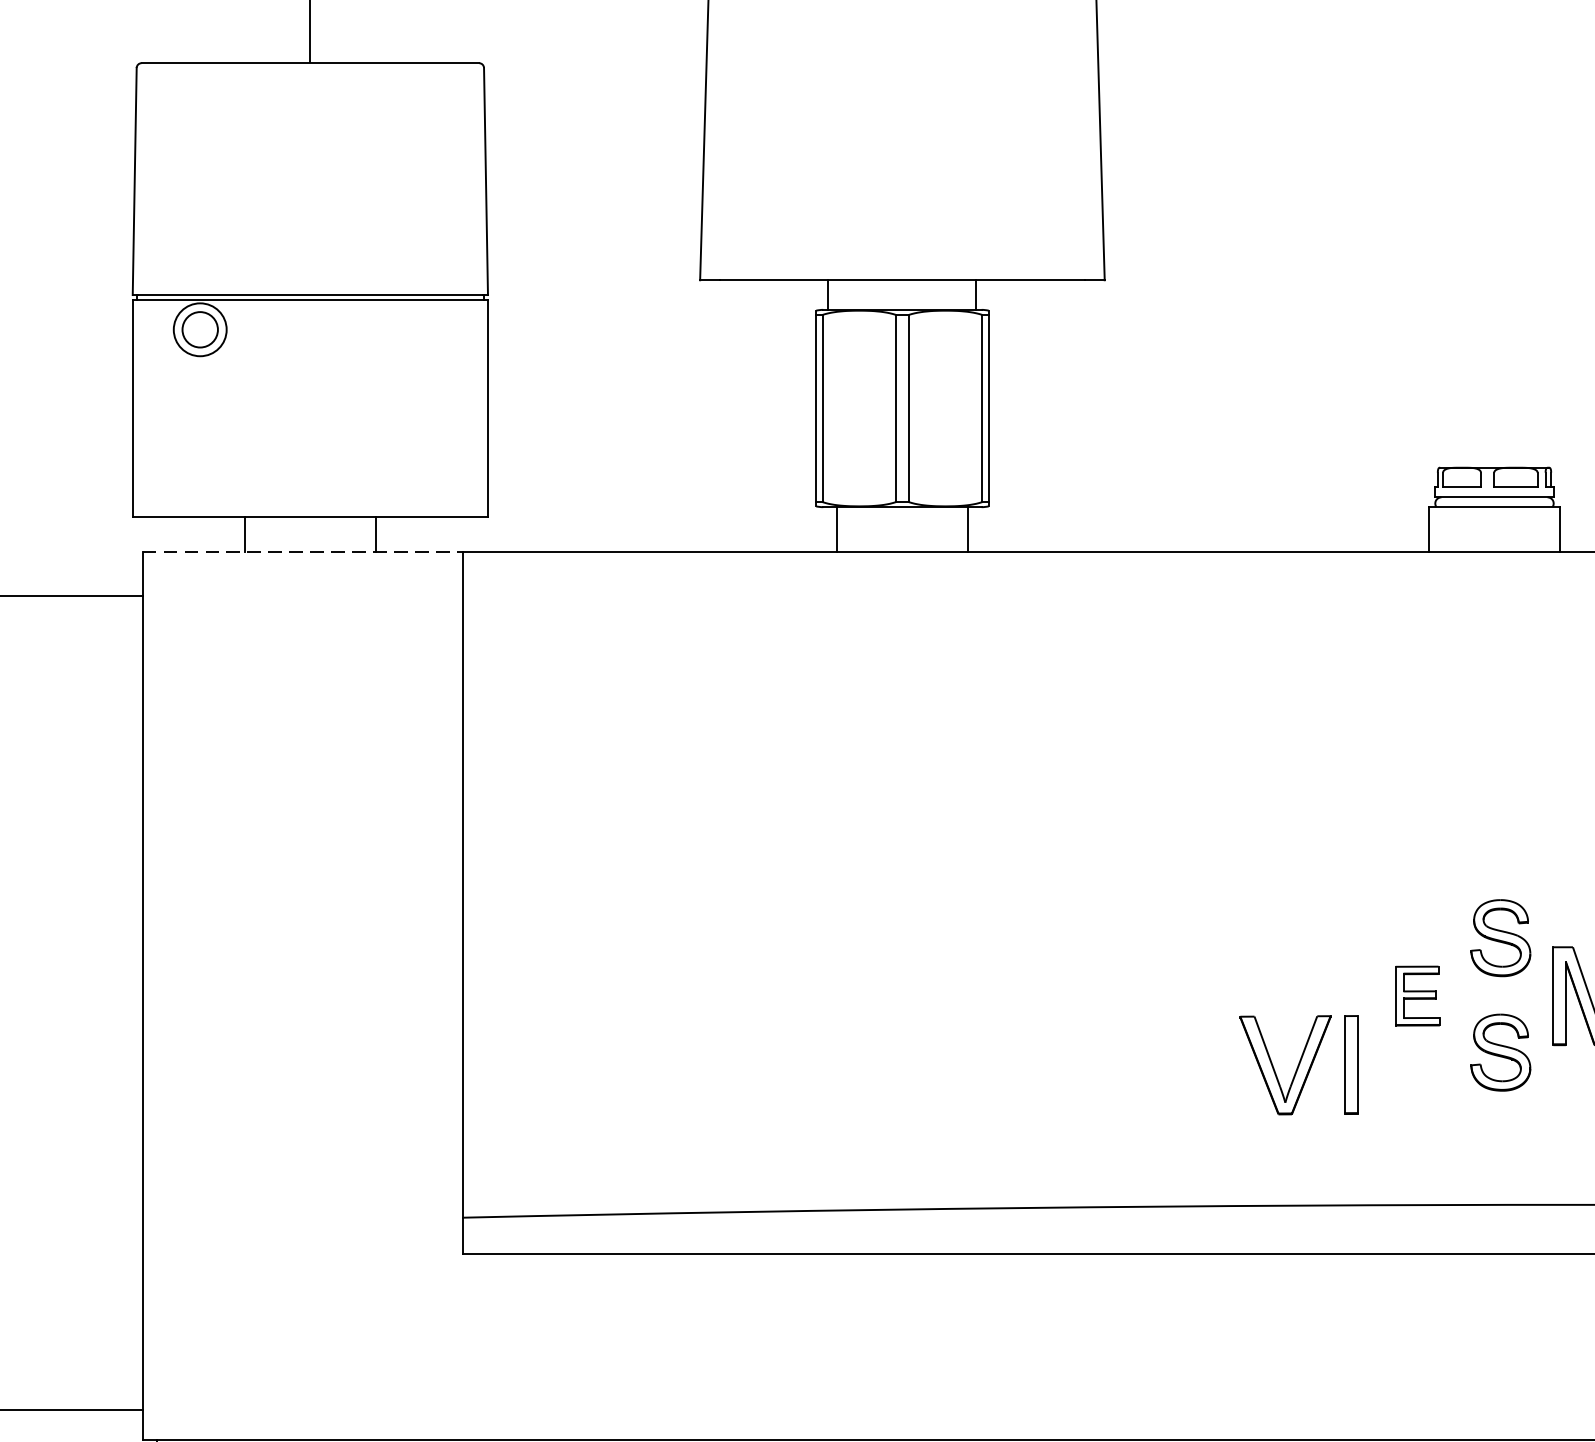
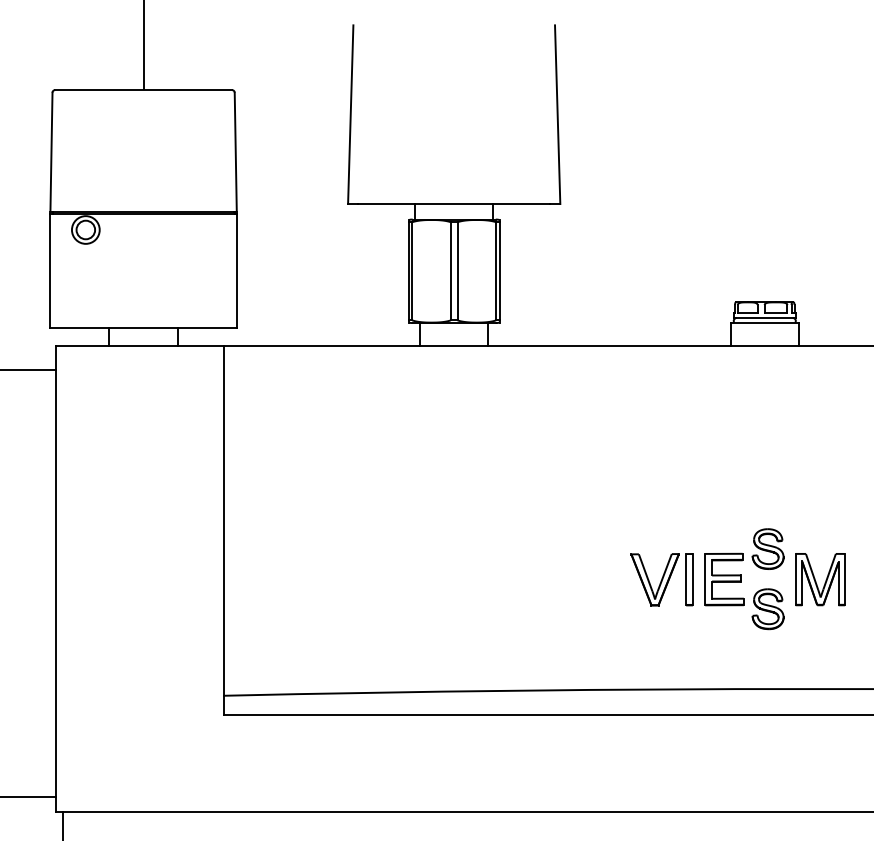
line: (304, 551) -> (140, 346), dashed -> solid
part: (1417, 996) -> (724, 579), size x1.67
part: (1297, 1064) -> (661, 579), moved

